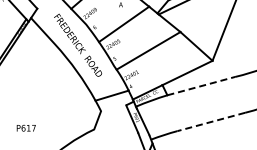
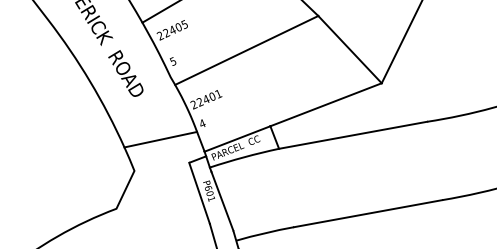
line: (201, 86) -> (353, 136), dashed -> solid
line: (210, 122) -> (366, 214), dashed -> solid

